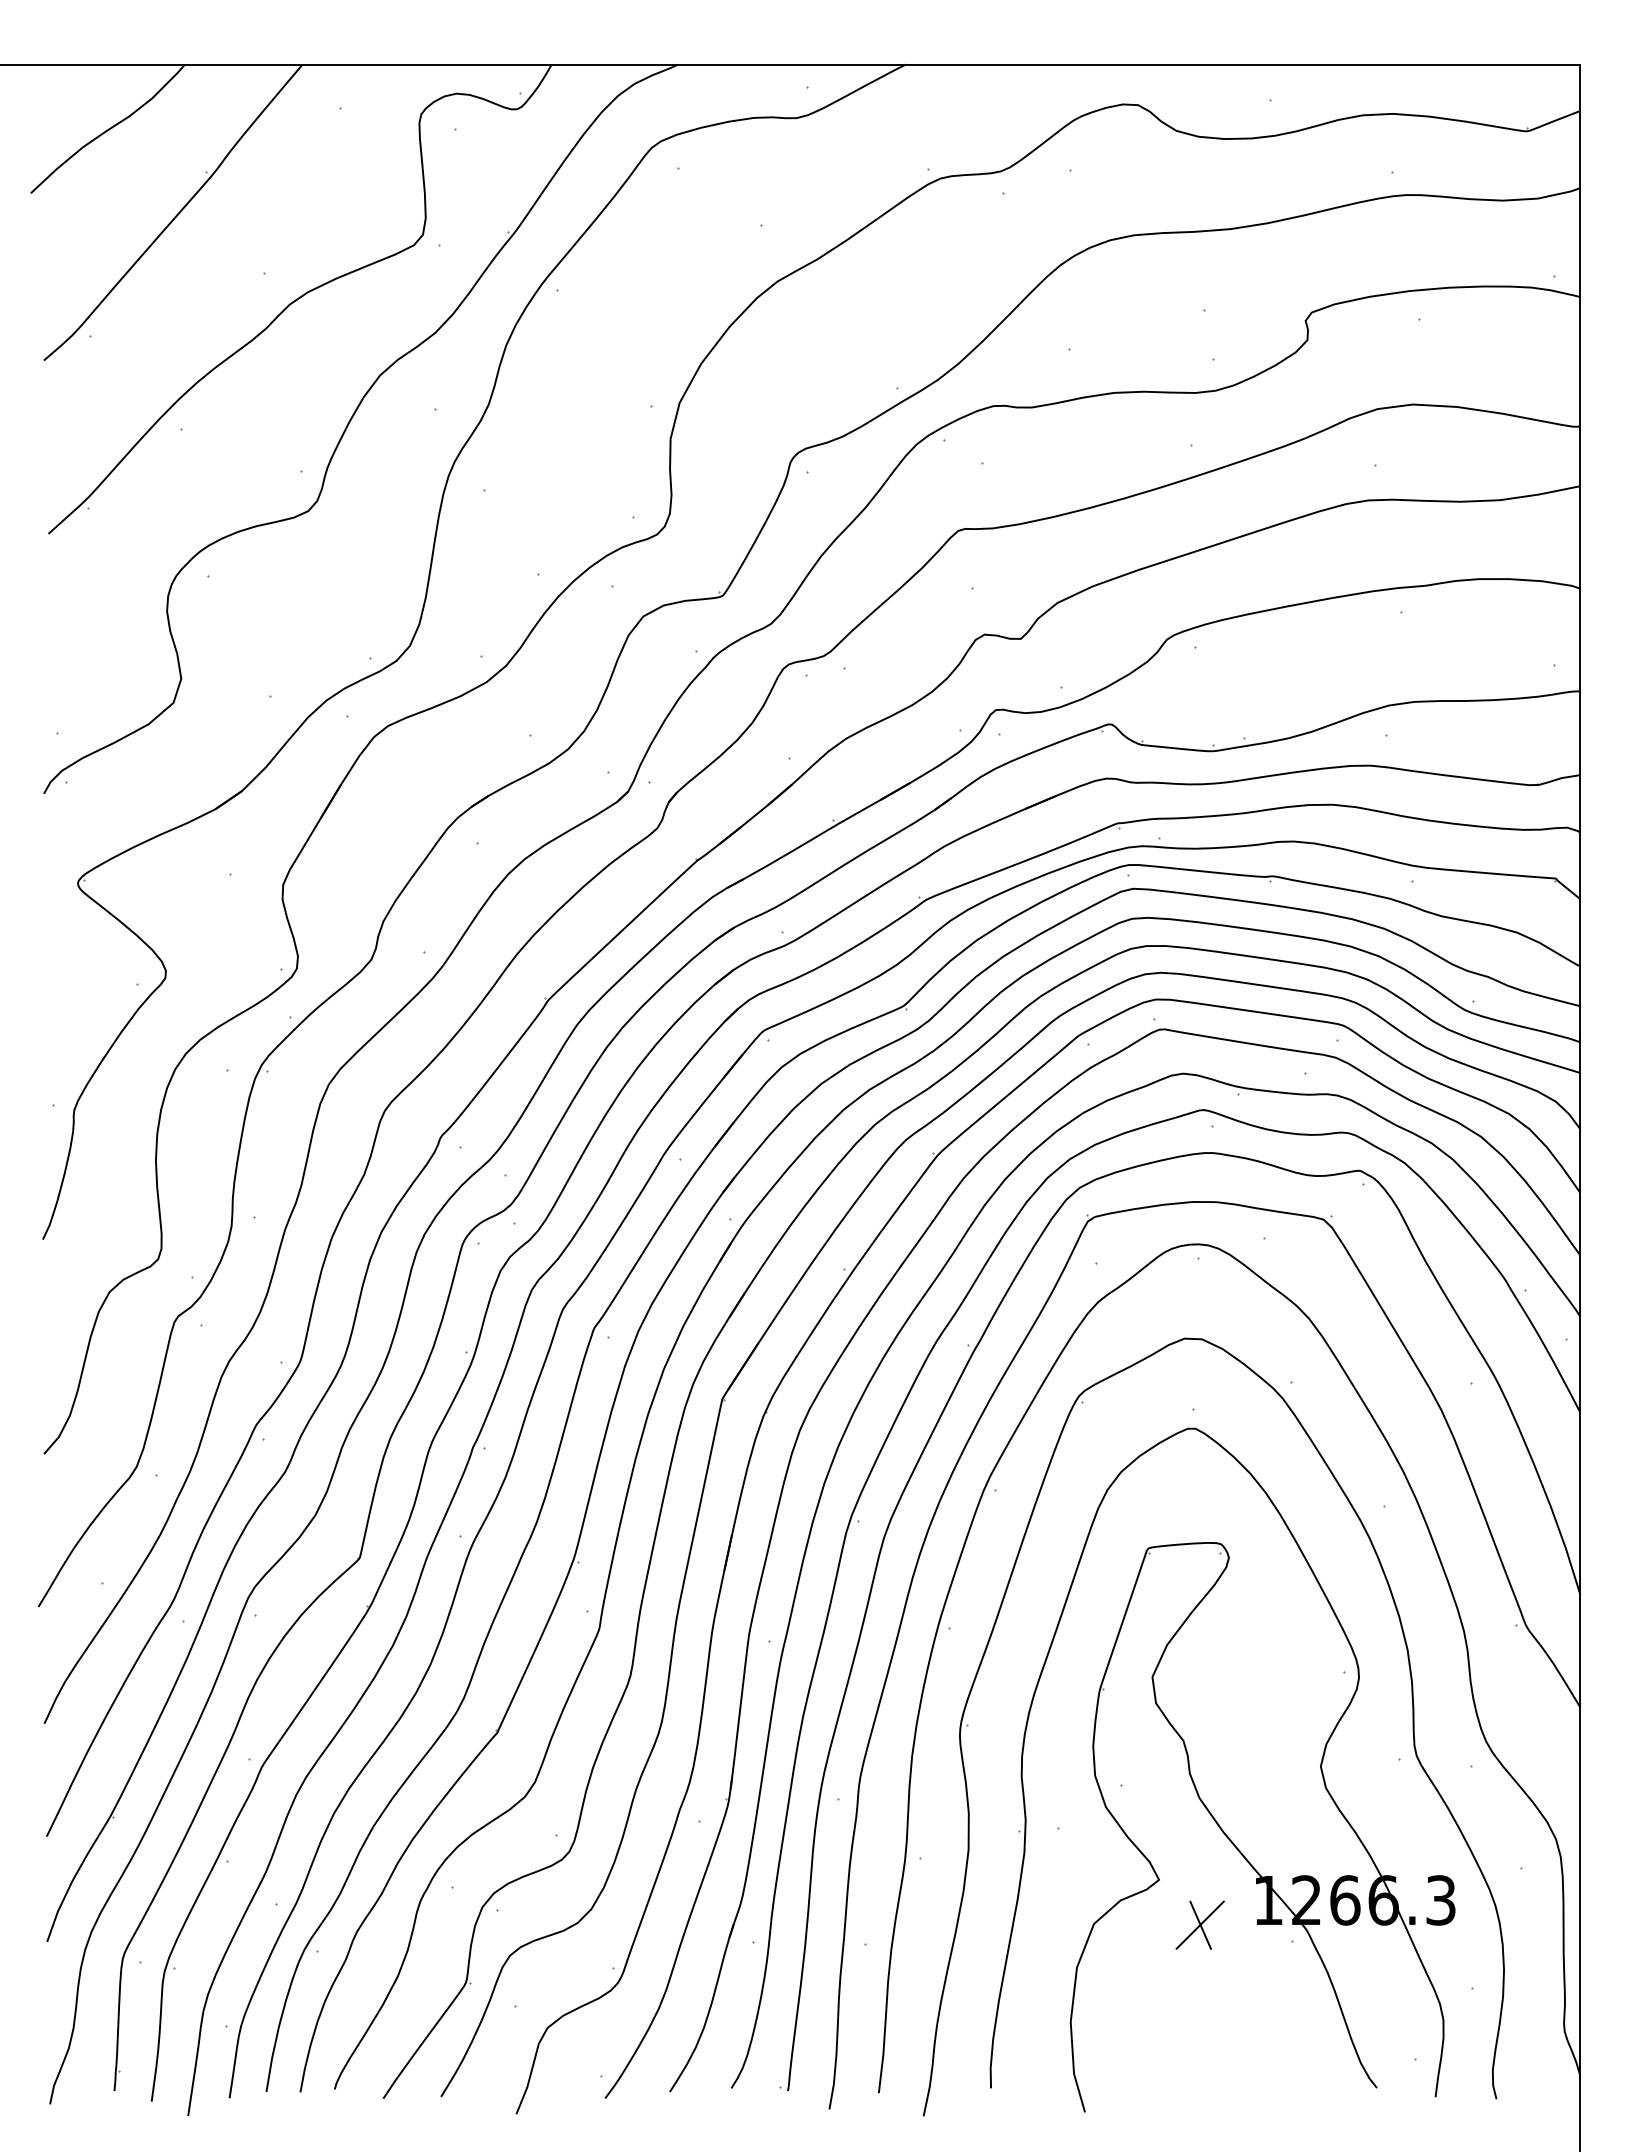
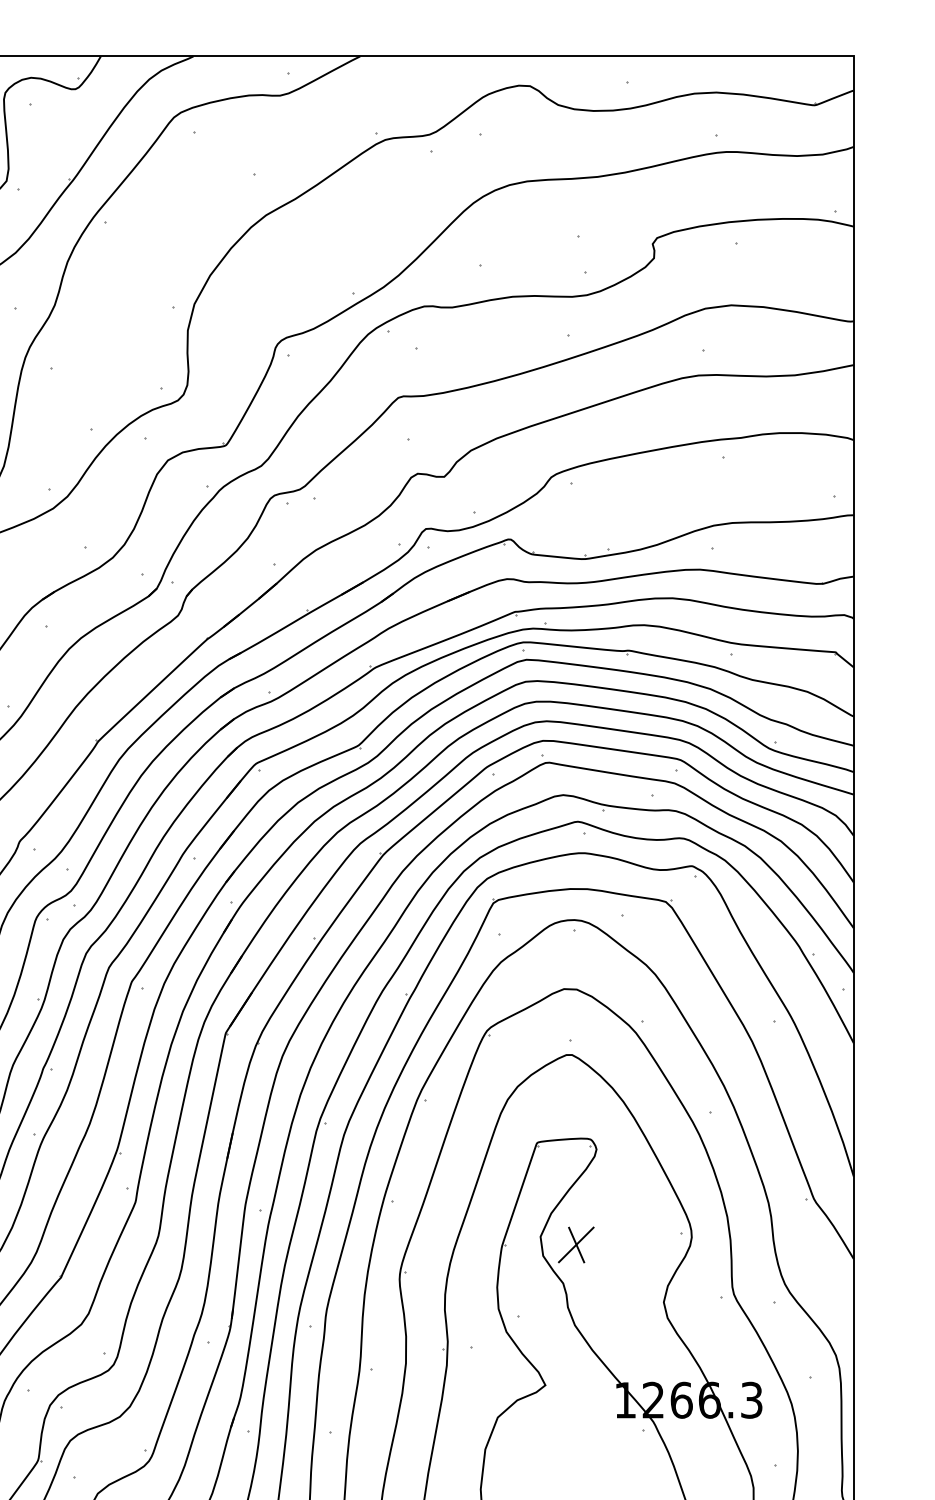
part: (1199, 1924) -> (575, 1244), moved

